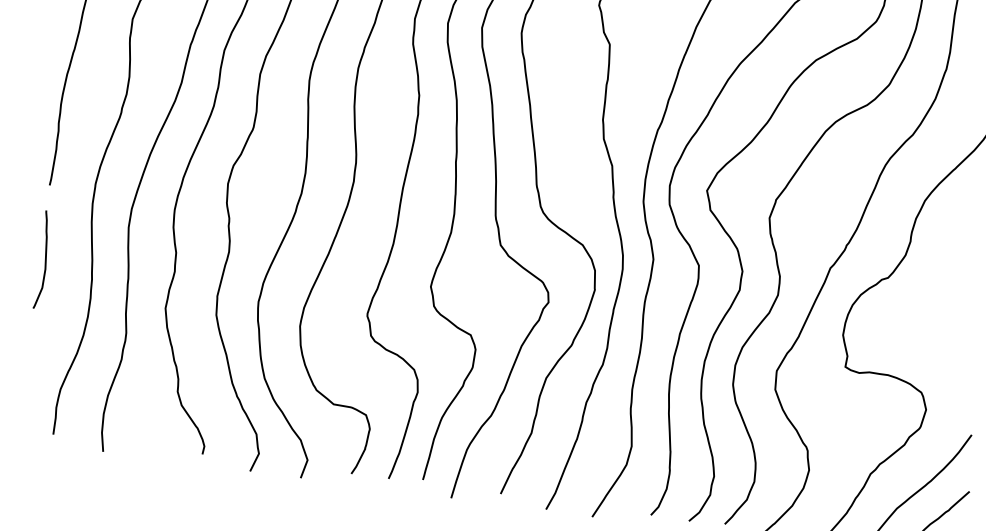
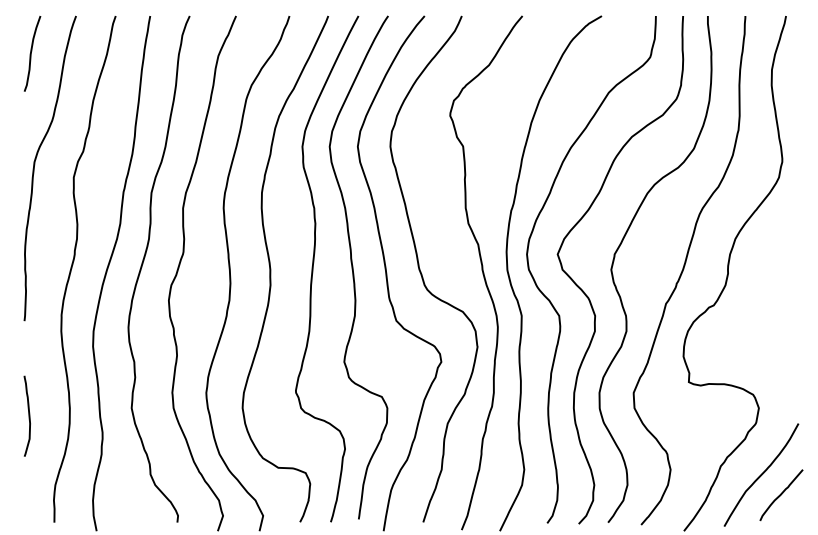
curve: (44, 259) -> (28, 415), moved

